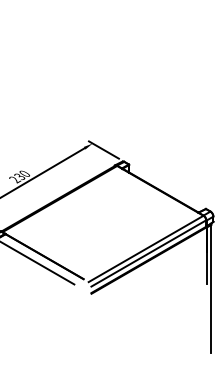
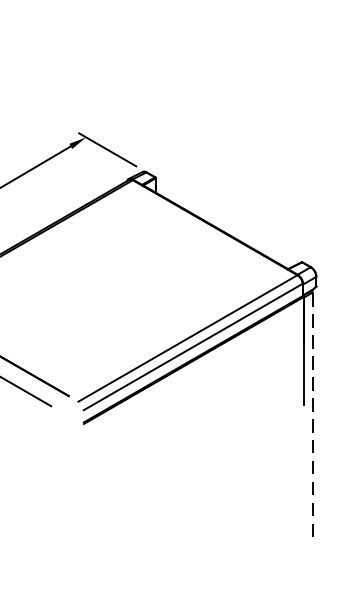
line: (211, 288) -> (312, 413), solid -> dashed

